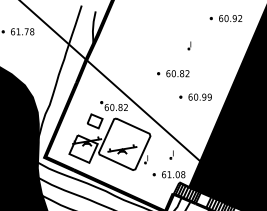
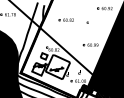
part: (171, 72) -> (65, 19), moved

